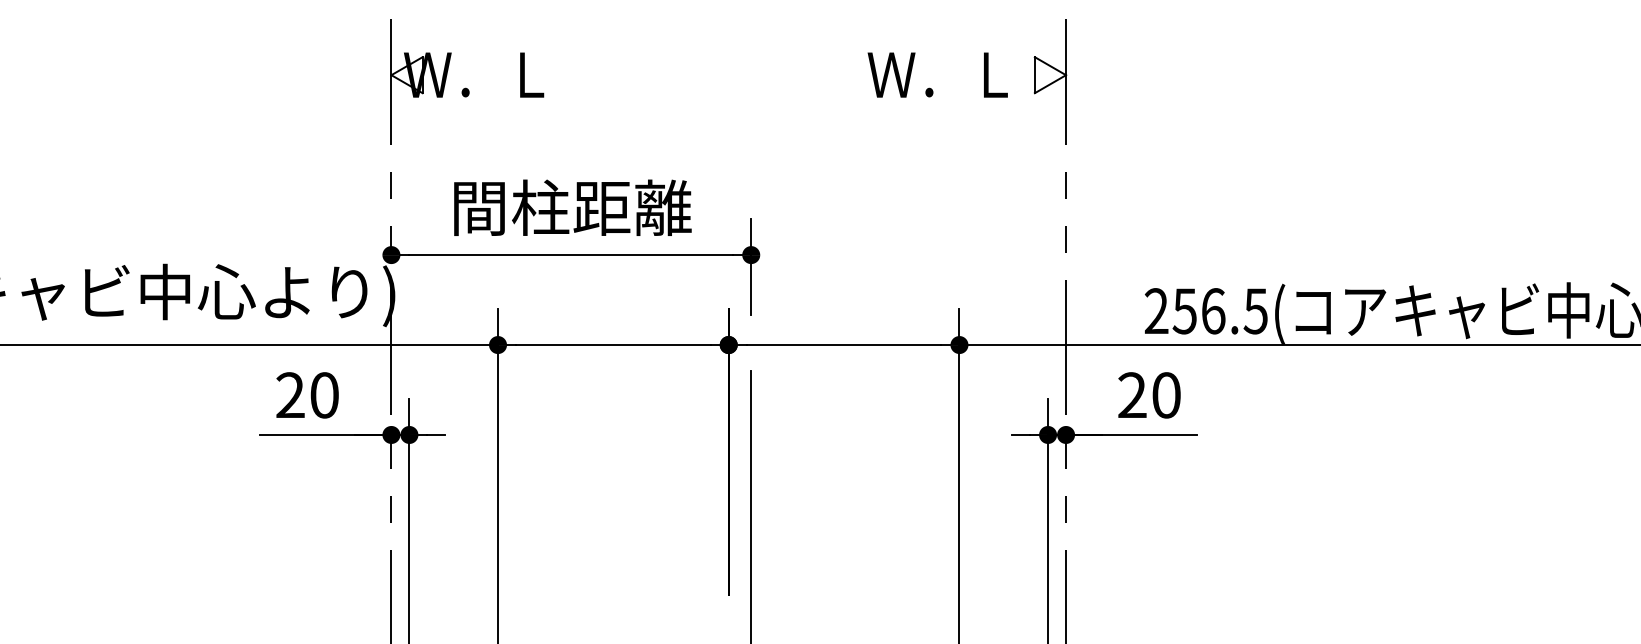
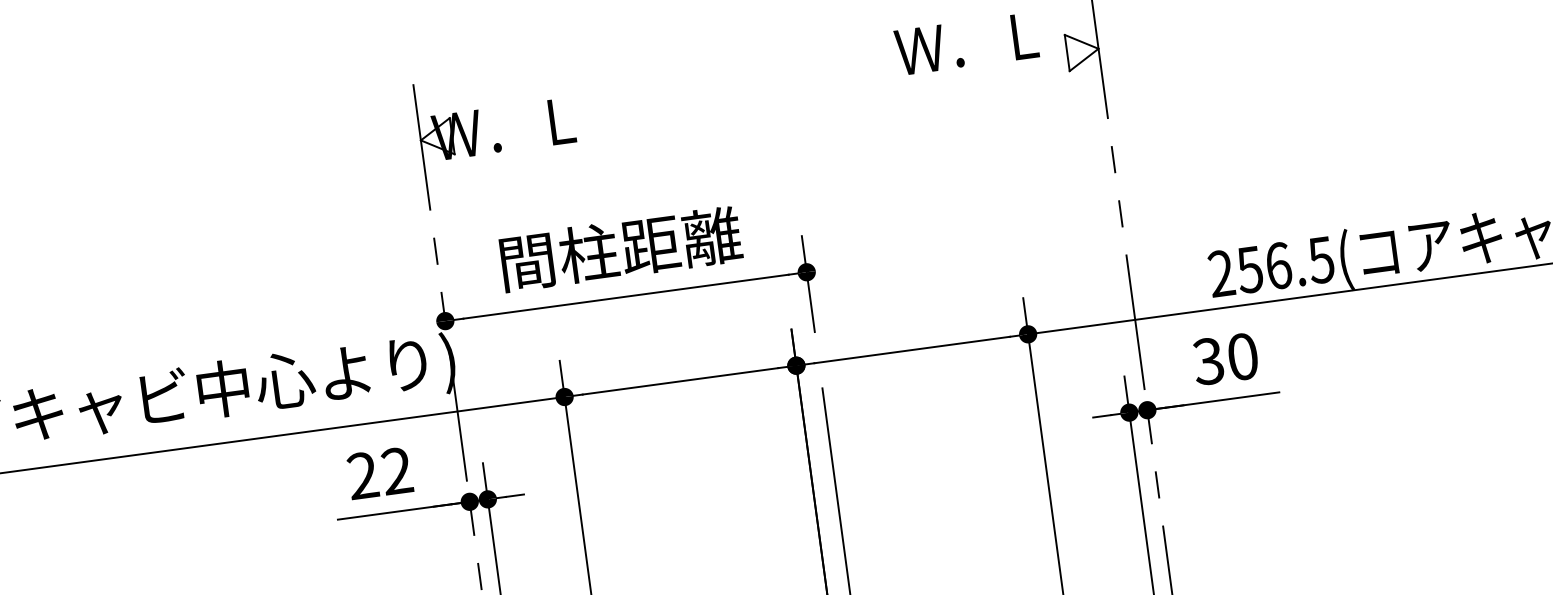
text: (937, 74) -> (966, 43), moved
text: (324, 395) -> (397, 471), 20 -> 22
text: (1131, 395) -> (1207, 361), 20 -> 30

